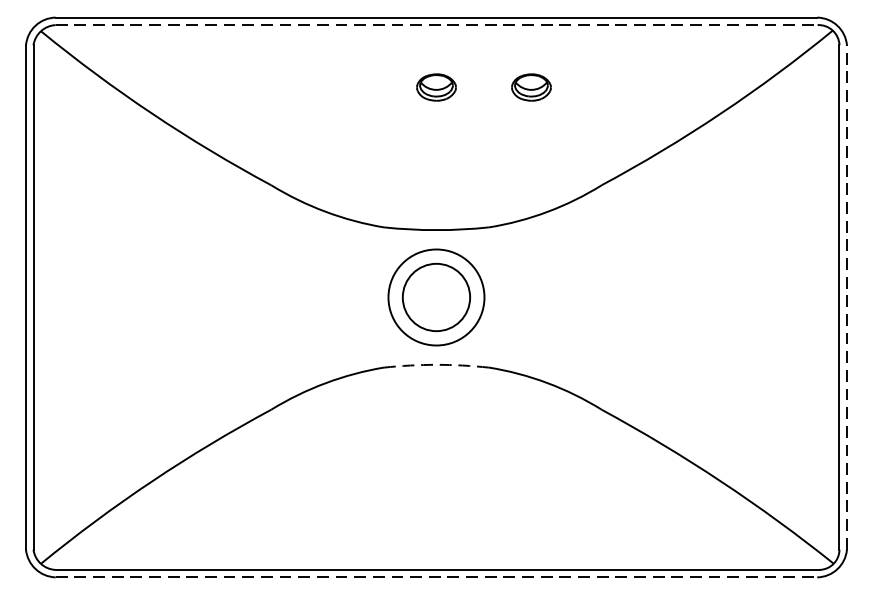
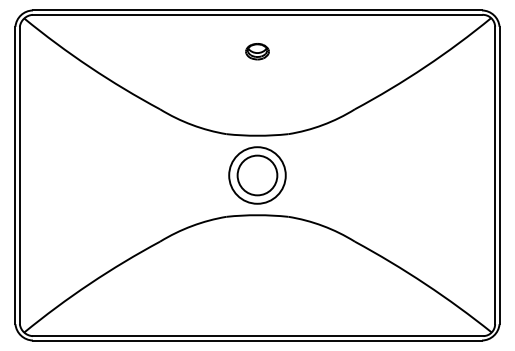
line: (436, 24) -> (257, 14), dashed -> solid
part: (531, 87) -> (313, 51), removed
line: (846, 297) -> (499, 175), dashed -> solid
arc: (436, 365) -> (257, 215), dashed -> solid
line: (436, 577) -> (257, 340), dashed -> solid

